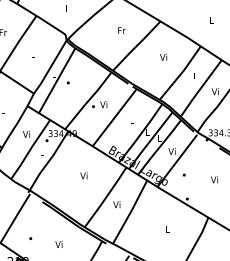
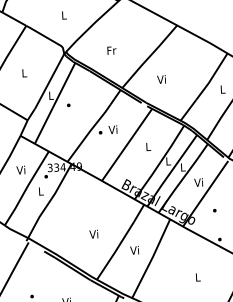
text: (121, 30) -> (111, 50), moved
text: (163, 56) -> (161, 78), moved
text: (83, 175) -> (93, 233), moved

